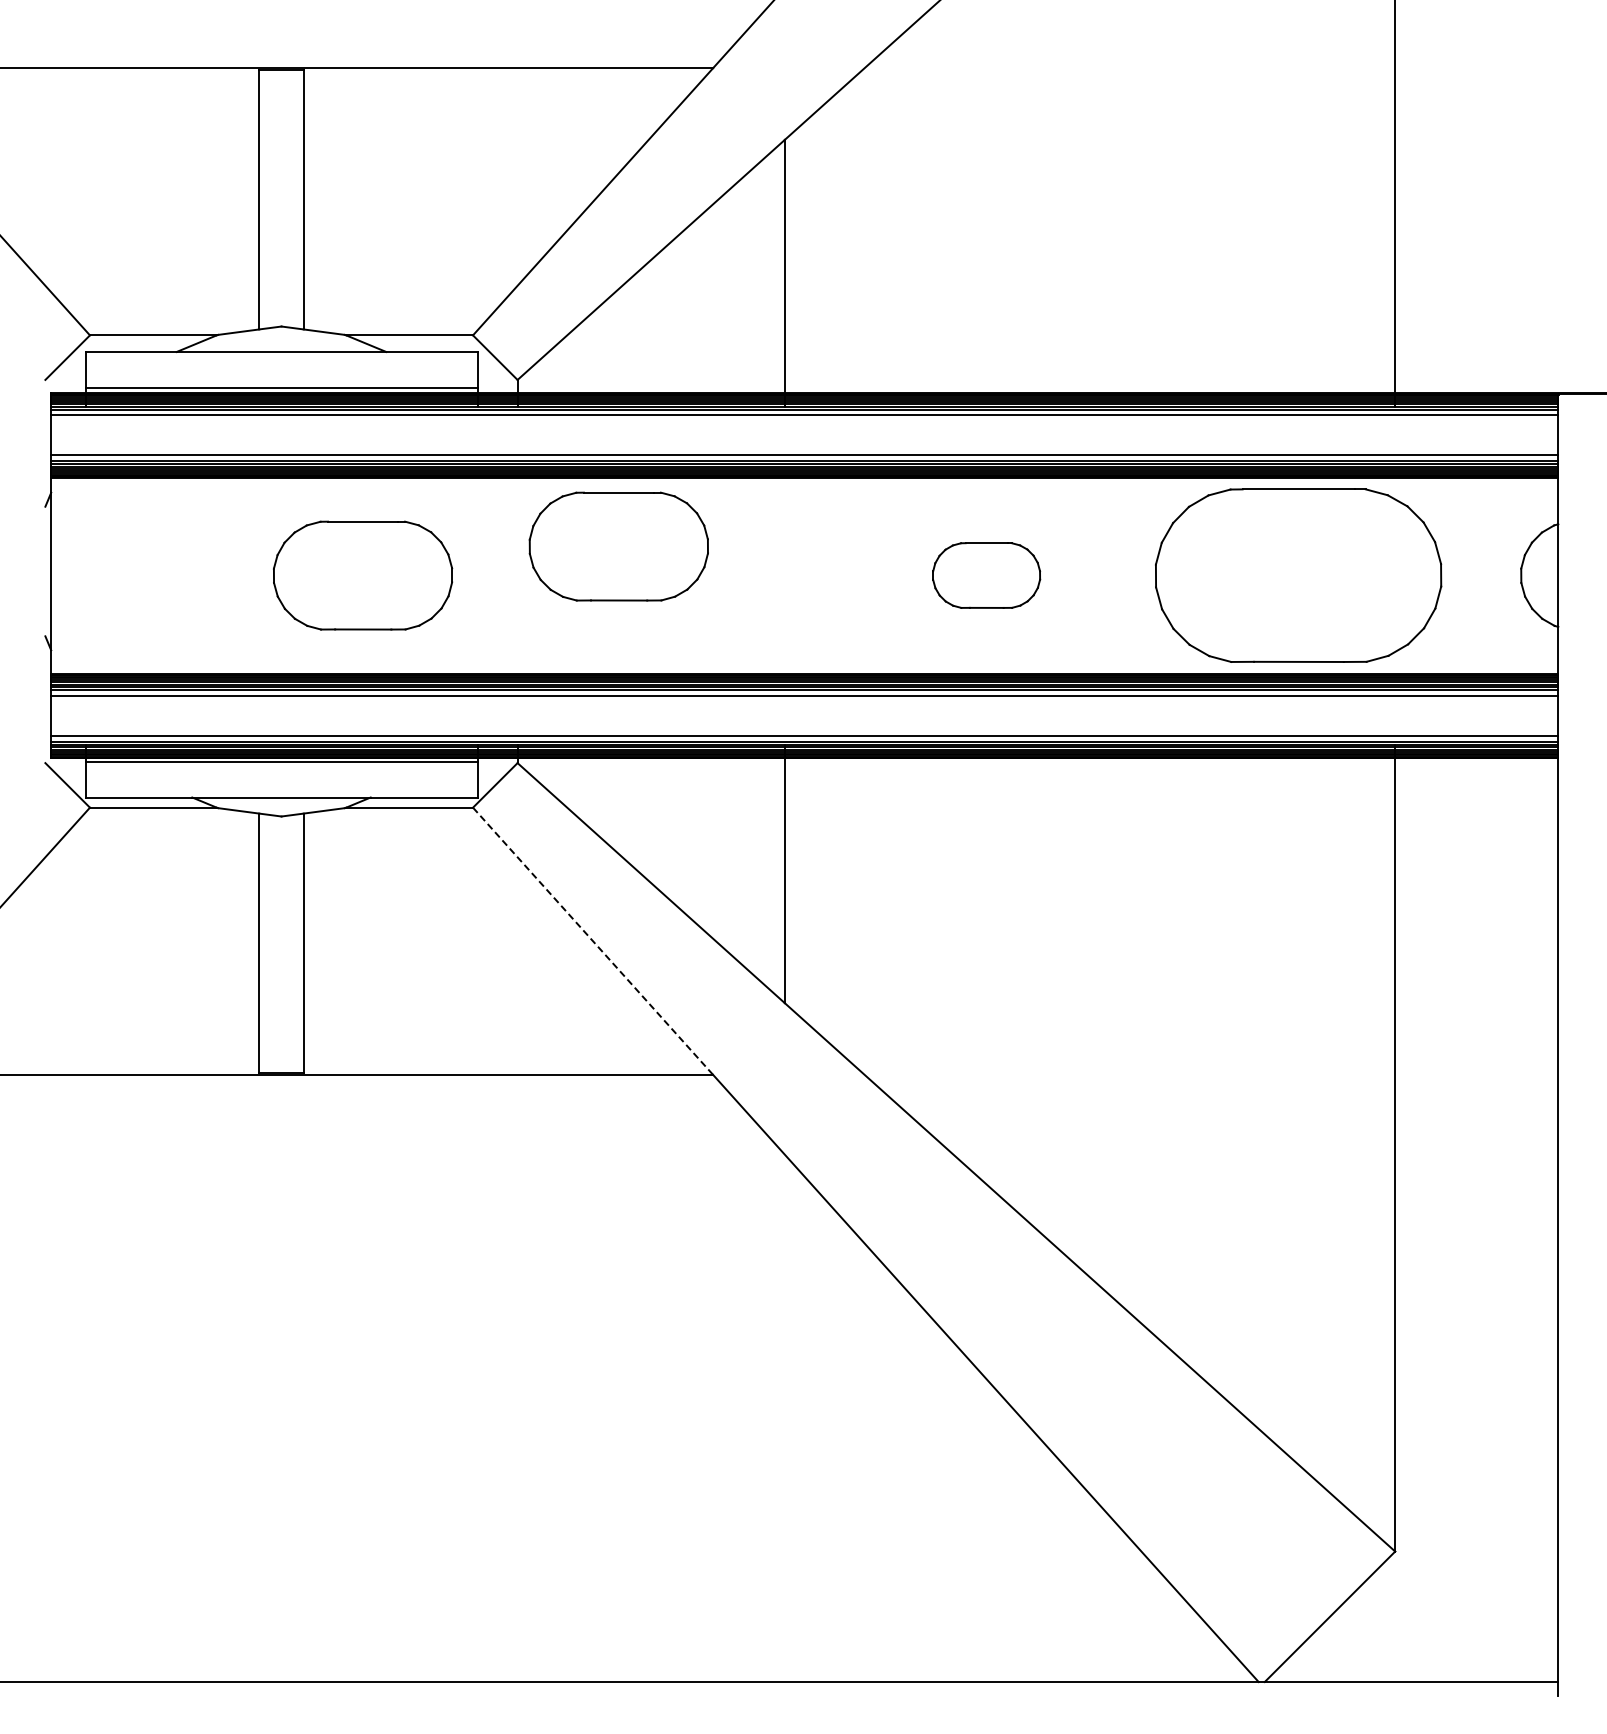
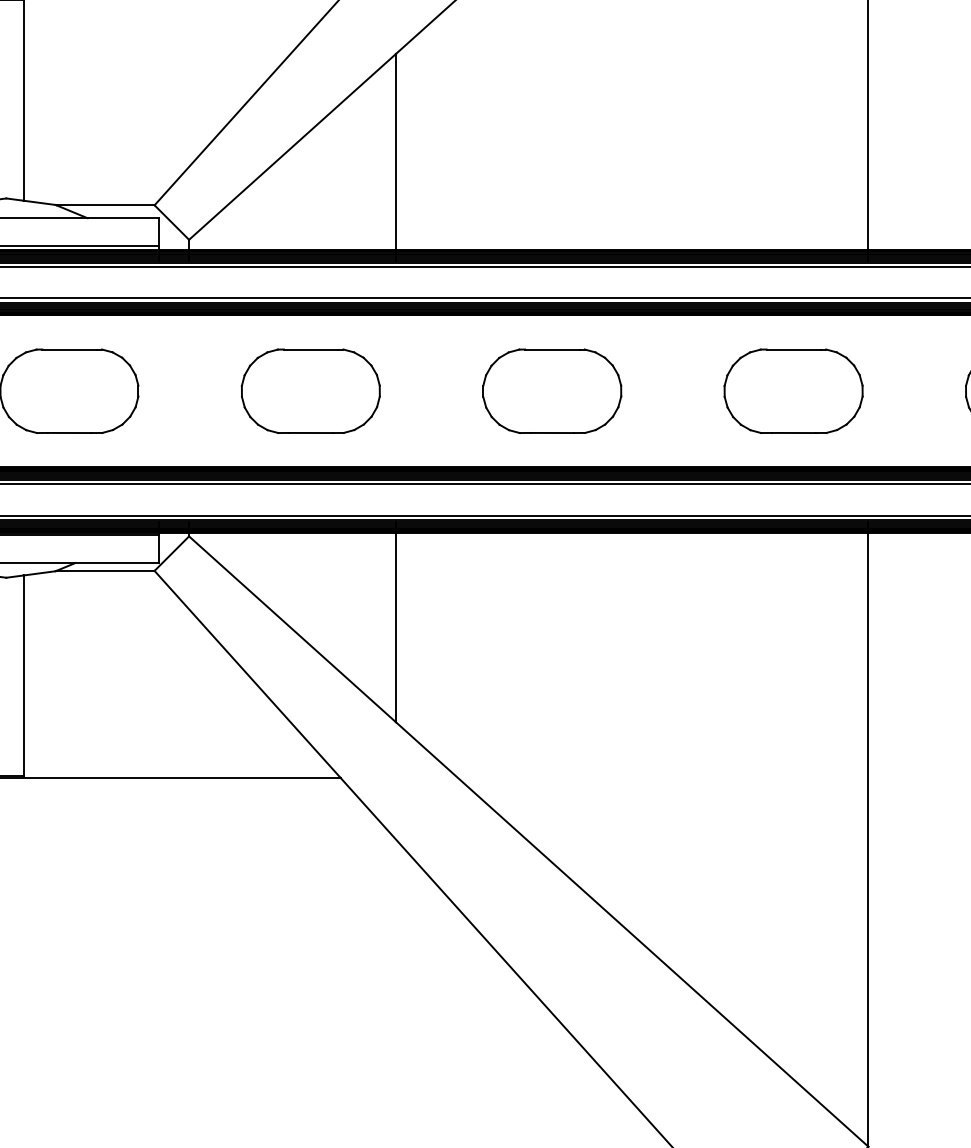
part: (618, 546) -> (310, 391), moved
part: (986, 575) -> (552, 391), size x1.67
part: (1298, 575) -> (793, 391), size x0.62
line: (593, 941) -> (247, 674), dashed -> solid

